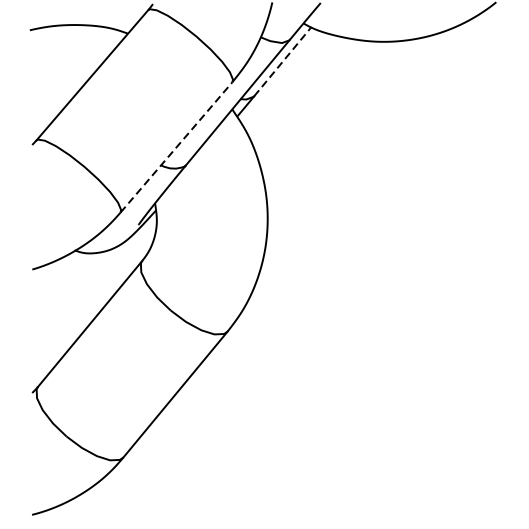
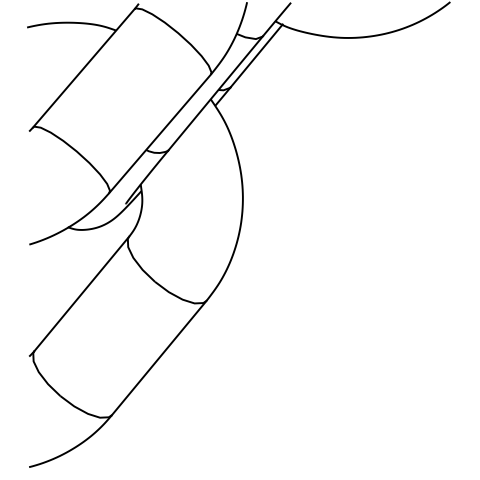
line: (282, 61) -> (256, 55), dashed -> solid
line: (176, 147) -> (160, 133), dashed -> solid

